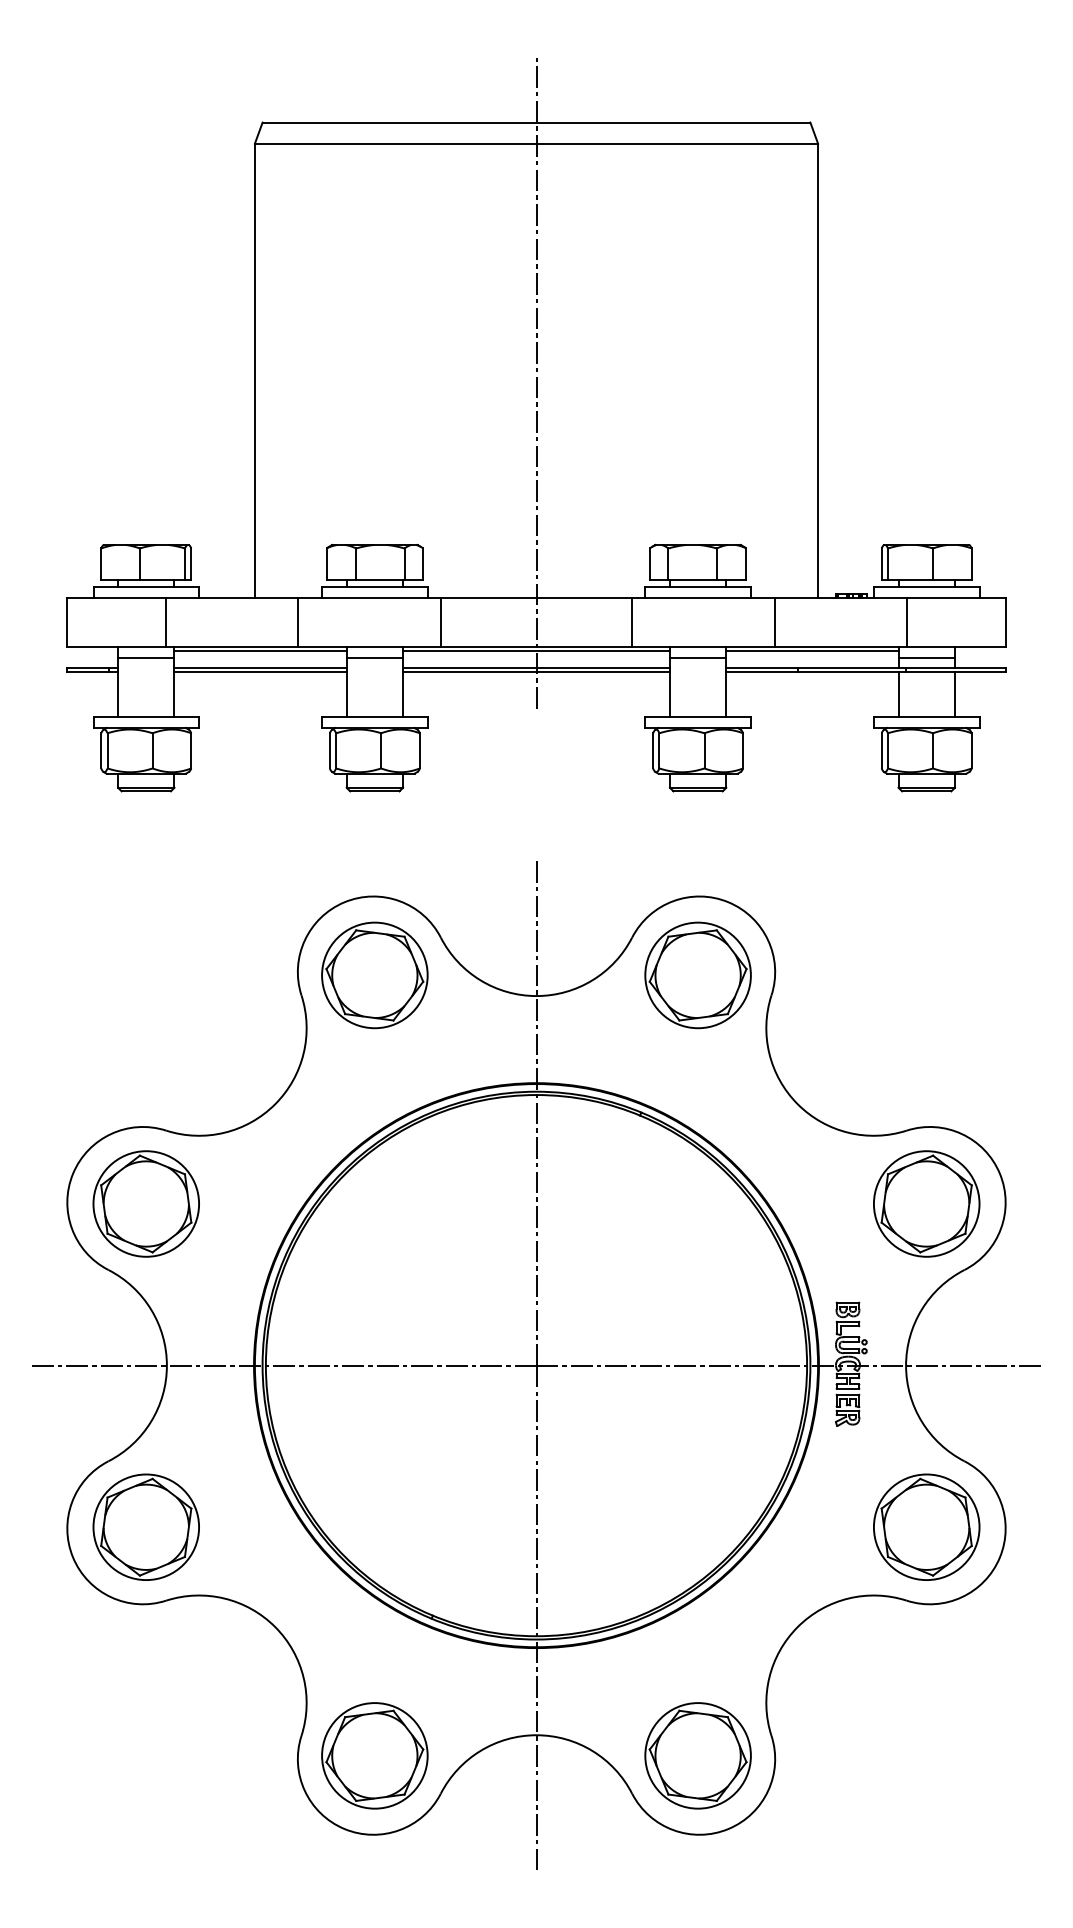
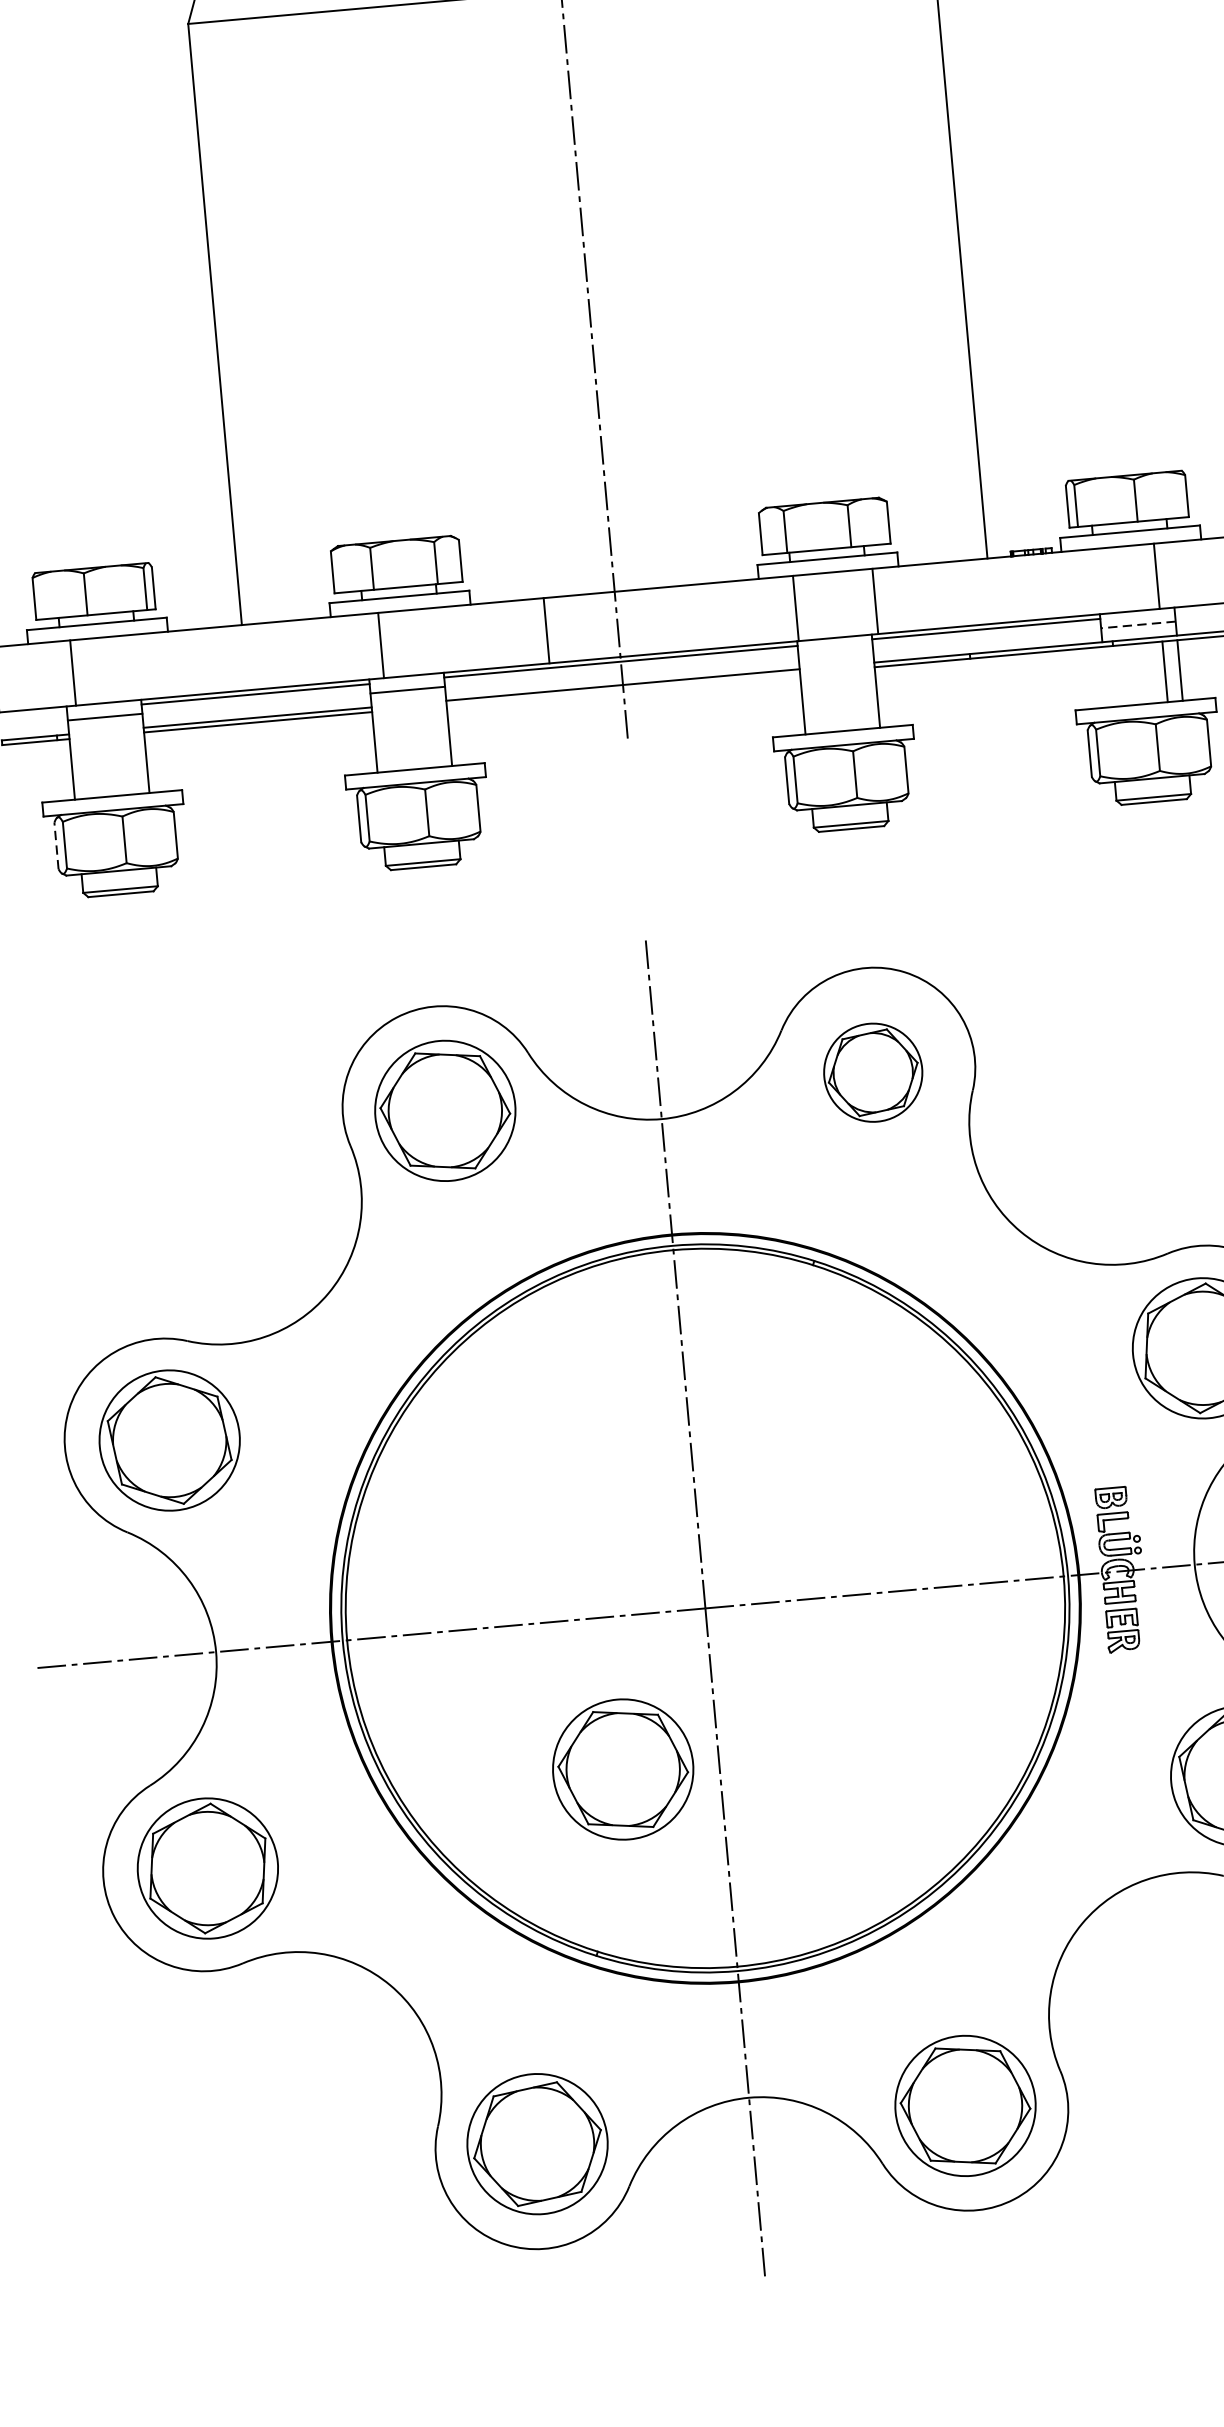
line: (166, 622) -> (73, 673), moved
line: (297, 622) -> (380, 645), moved
line: (440, 622) -> (546, 630), moved
line: (632, 622) -> (796, 608), moved
line: (775, 622) -> (875, 601), moved
line: (906, 622) -> (1156, 576), moved
line: (697, 657) -> (834, 651), removed
line: (926, 657) -> (1138, 624), solid -> dashed
line: (536, 671) -> (623, 689), removed
line: (898, 694) -> (1164, 671), moved
line: (101, 750) -> (56, 845), solid -> dashed
part: (697, 975) -> (872, 1072), size x0.7
part: (463, 1480) -> (622, 1769), added

